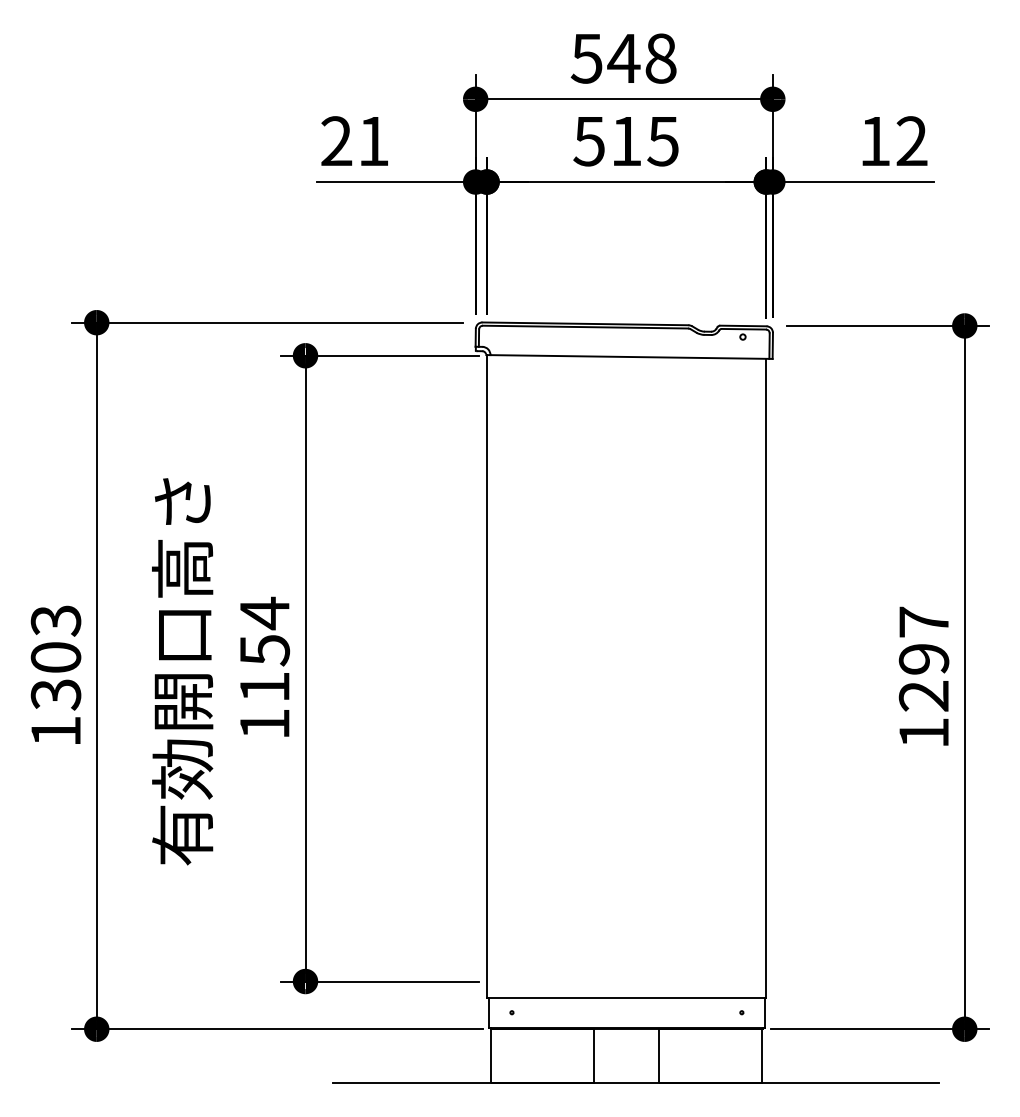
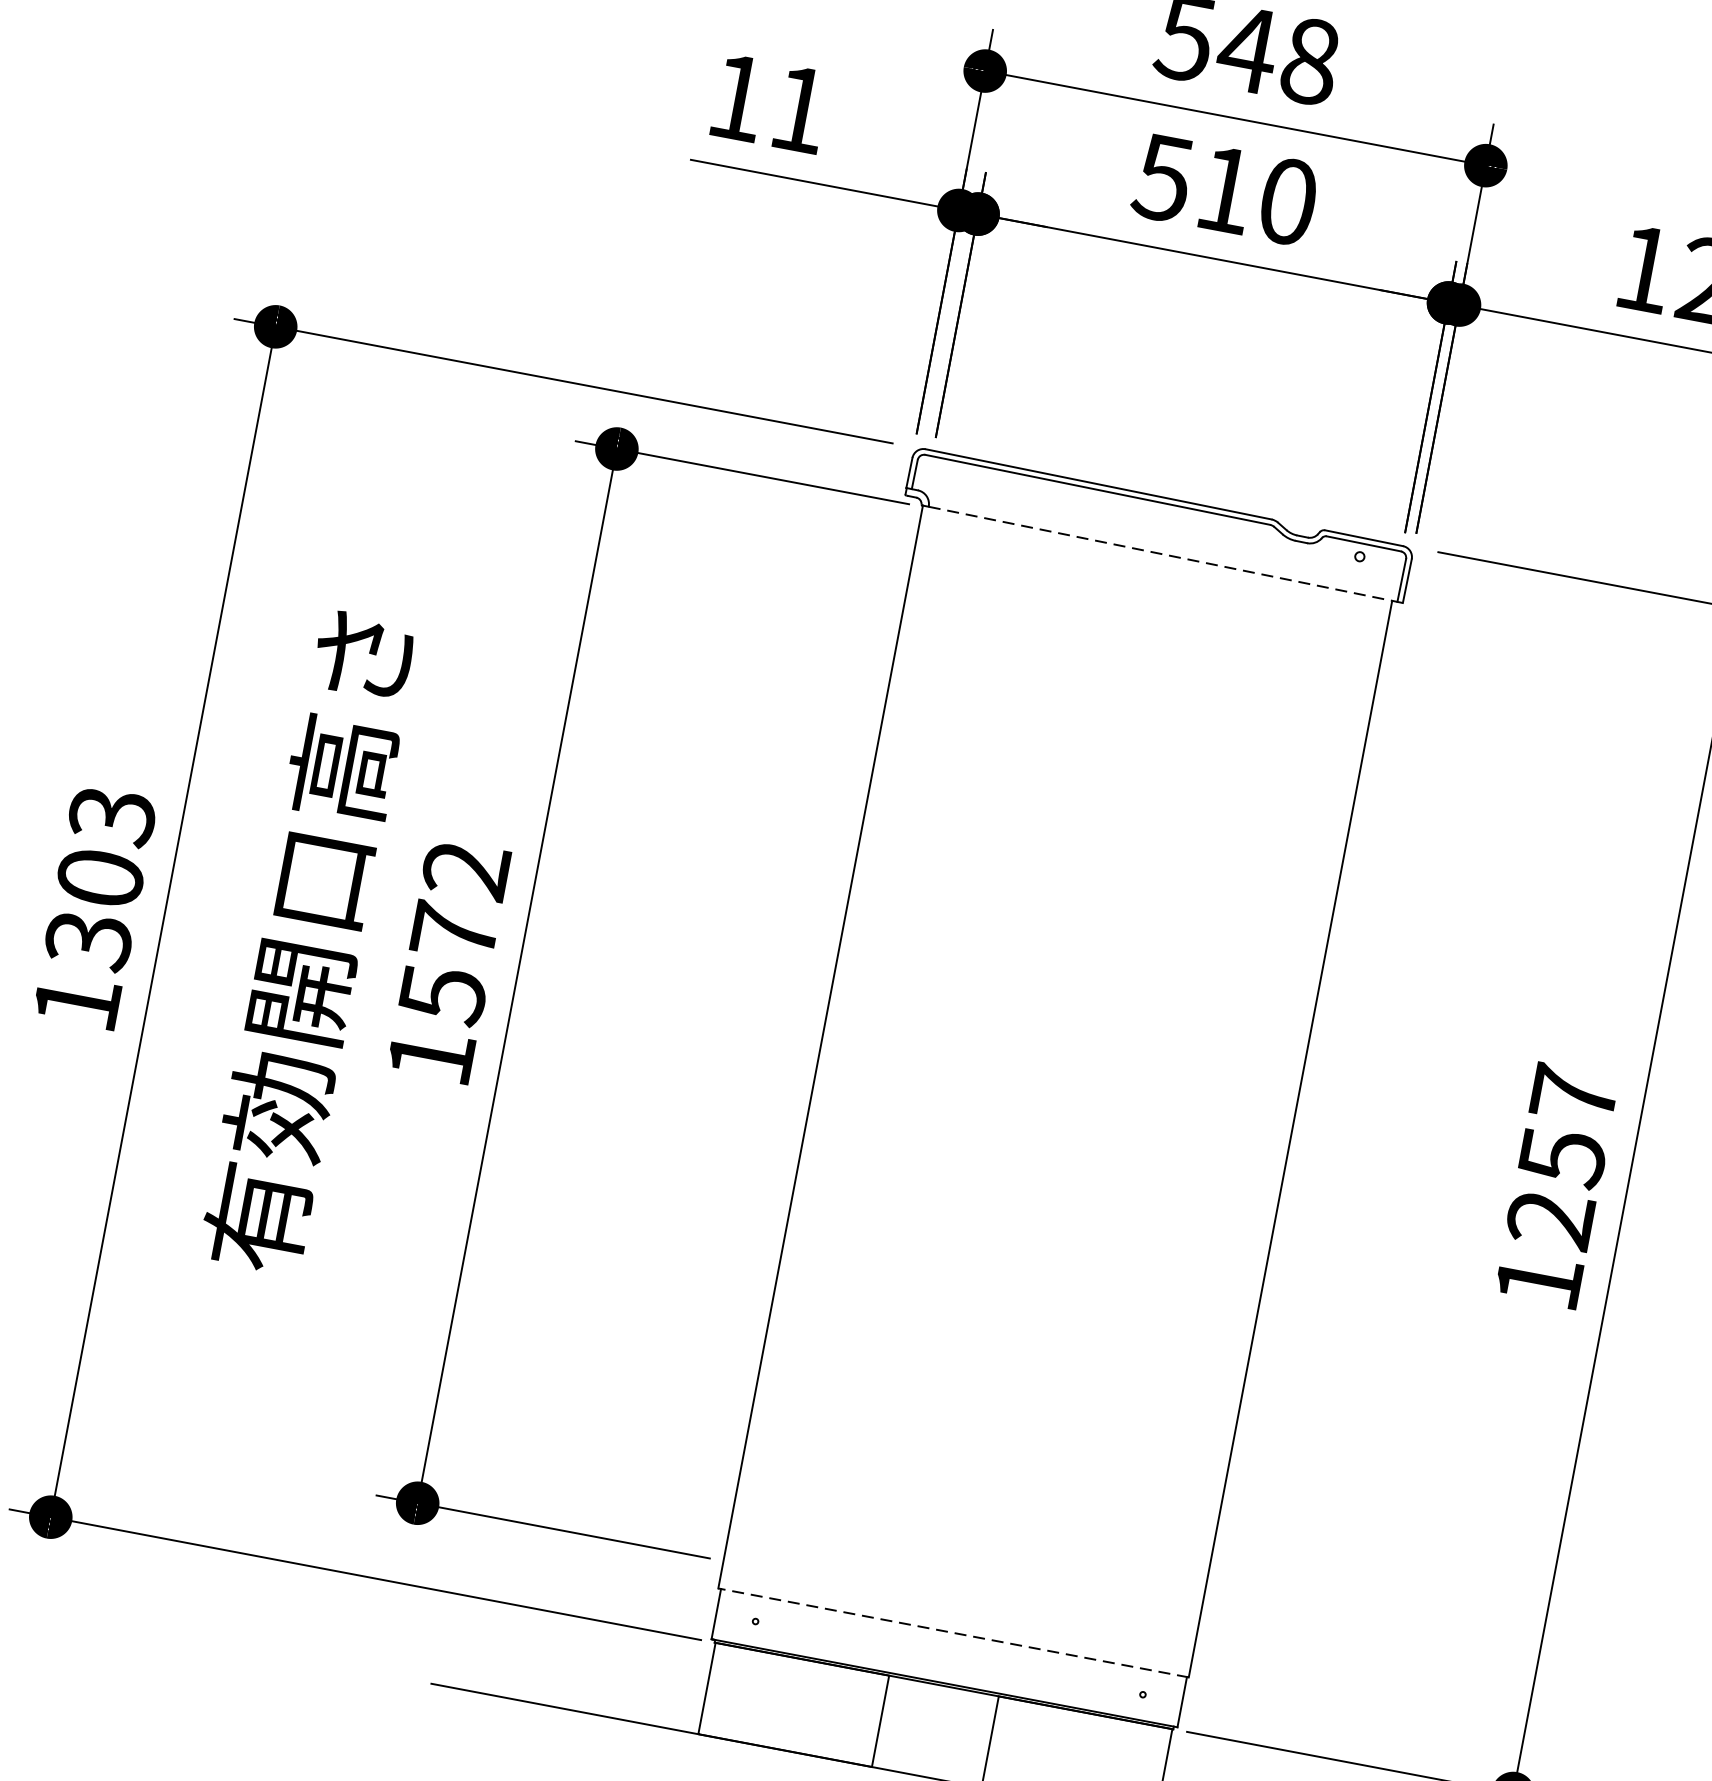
text: (336, 140) -> (737, 96), 21 -> 11
text: (662, 141) -> (1286, 201), 515 -> 510
line: (632, 357) -> (1167, 556), solid -> dashed
text: (264, 649) -> (454, 930), 1154 -> 1572
text: (923, 659) -> (1561, 1157), 1297 -> 1257
line: (626, 997) -> (953, 1632), solid -> dashed

